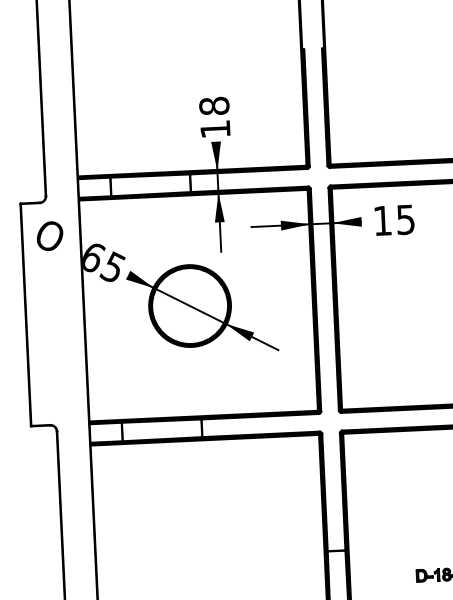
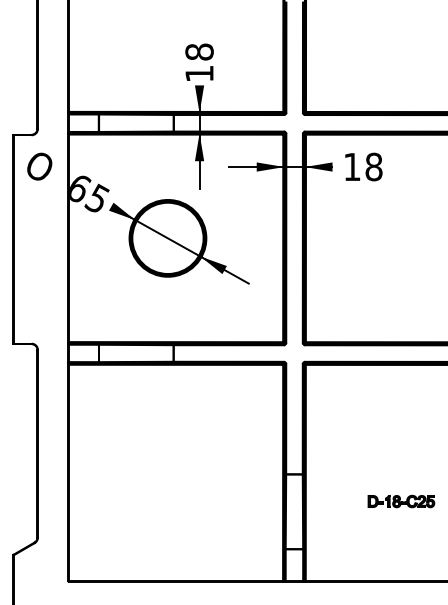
text: (405, 219) -> (373, 166), 15 -> 18

